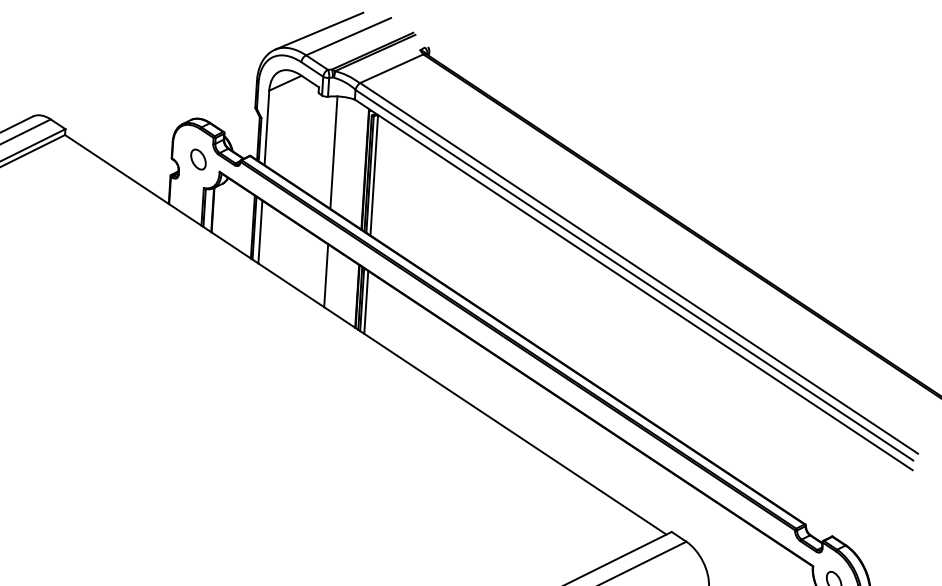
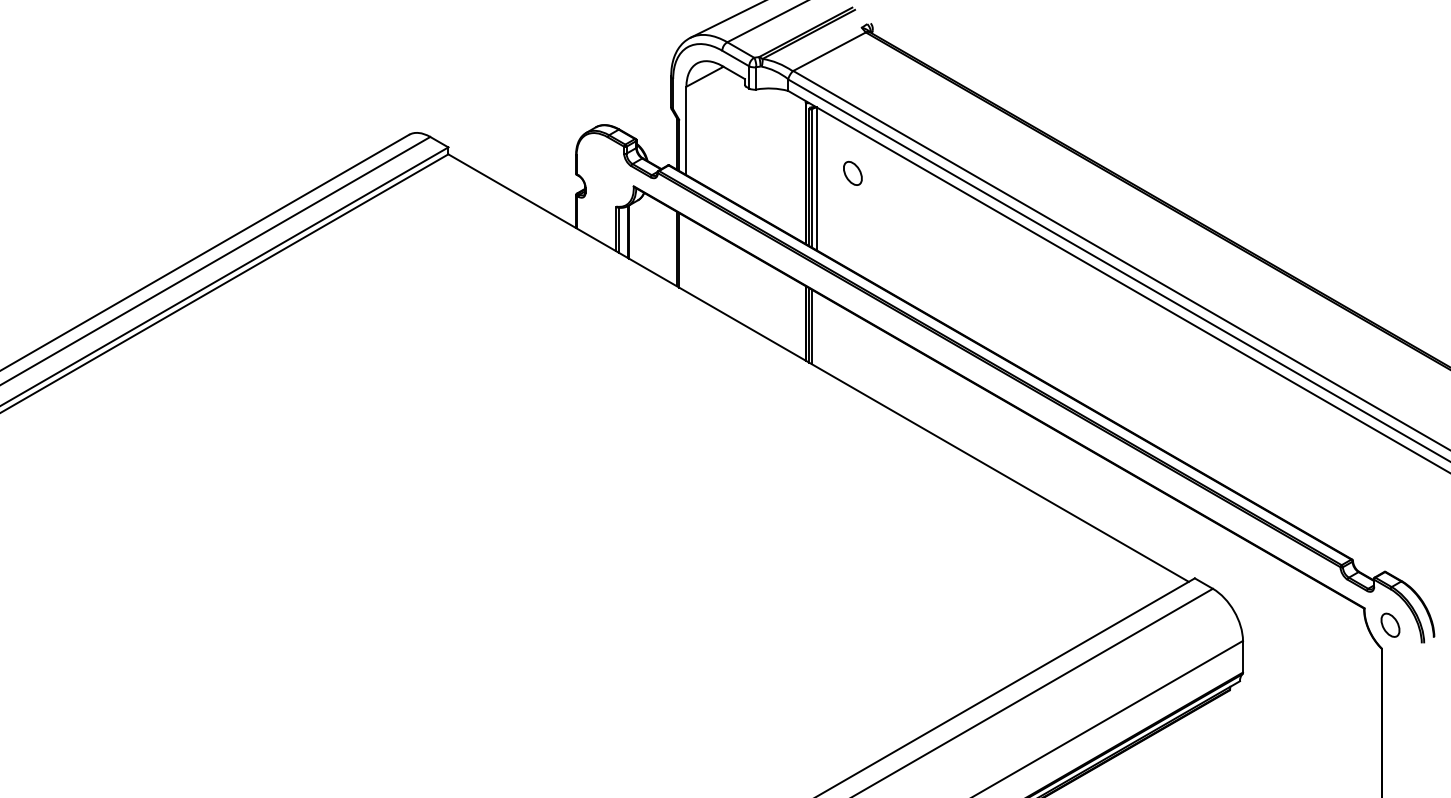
line: (334, 152) -> (767, 154), removed
part: (198, 158) -> (852, 172), moved
line: (260, 232) -> (686, 254), removed
line: (326, 275) -> (767, 301), removed
line: (366, 302) -> (816, 329), removed

